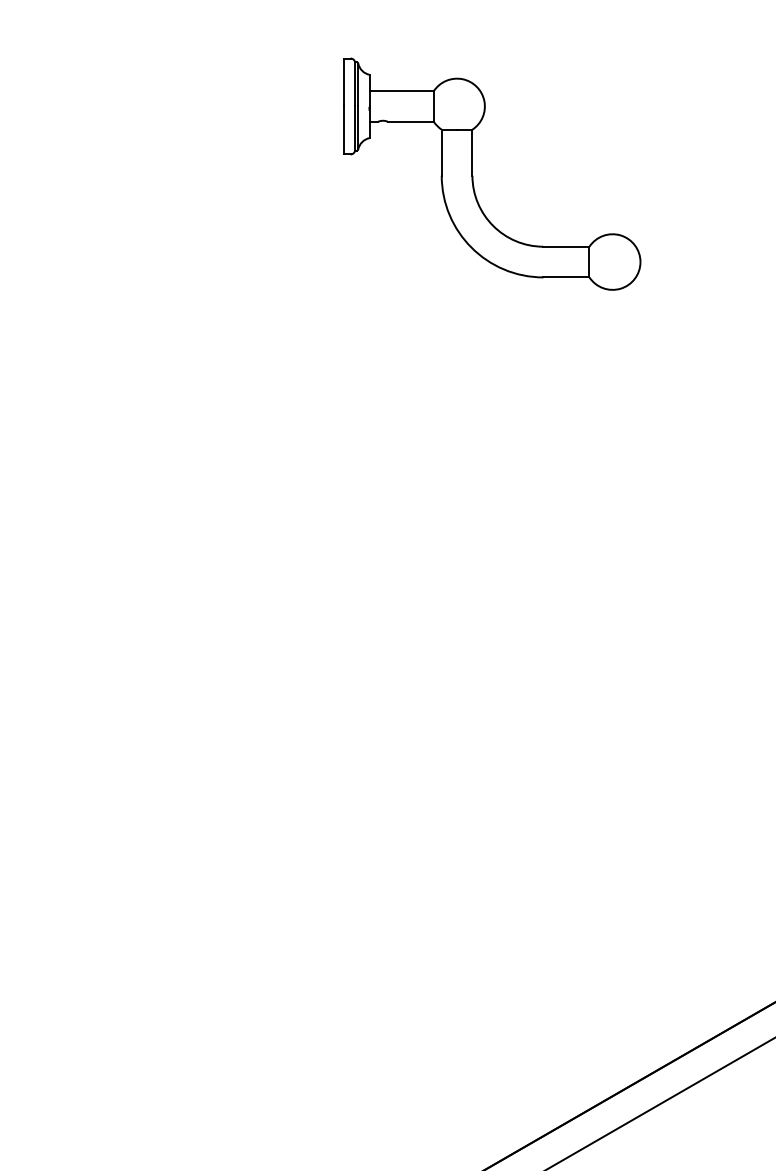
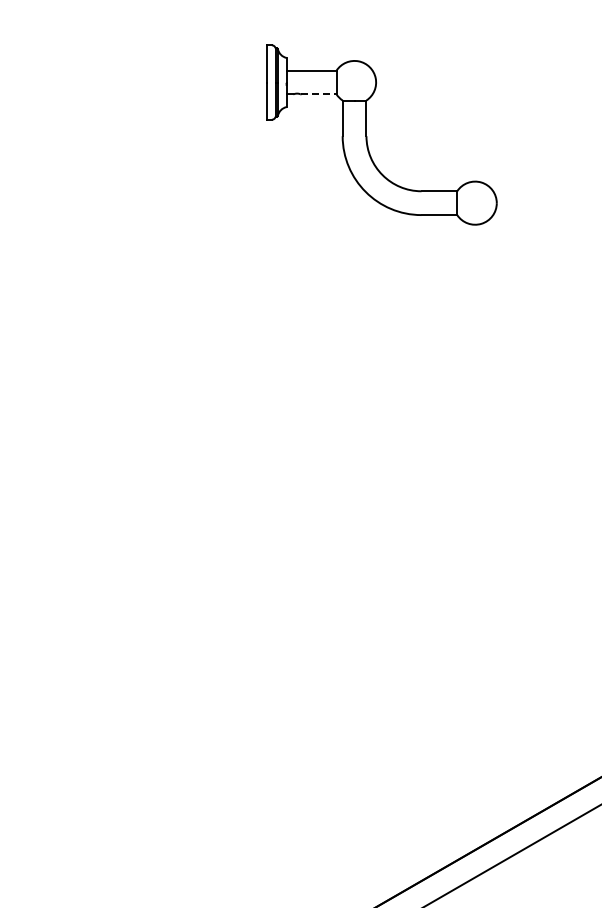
line: (410, 121) -> (318, 94), solid -> dashed

